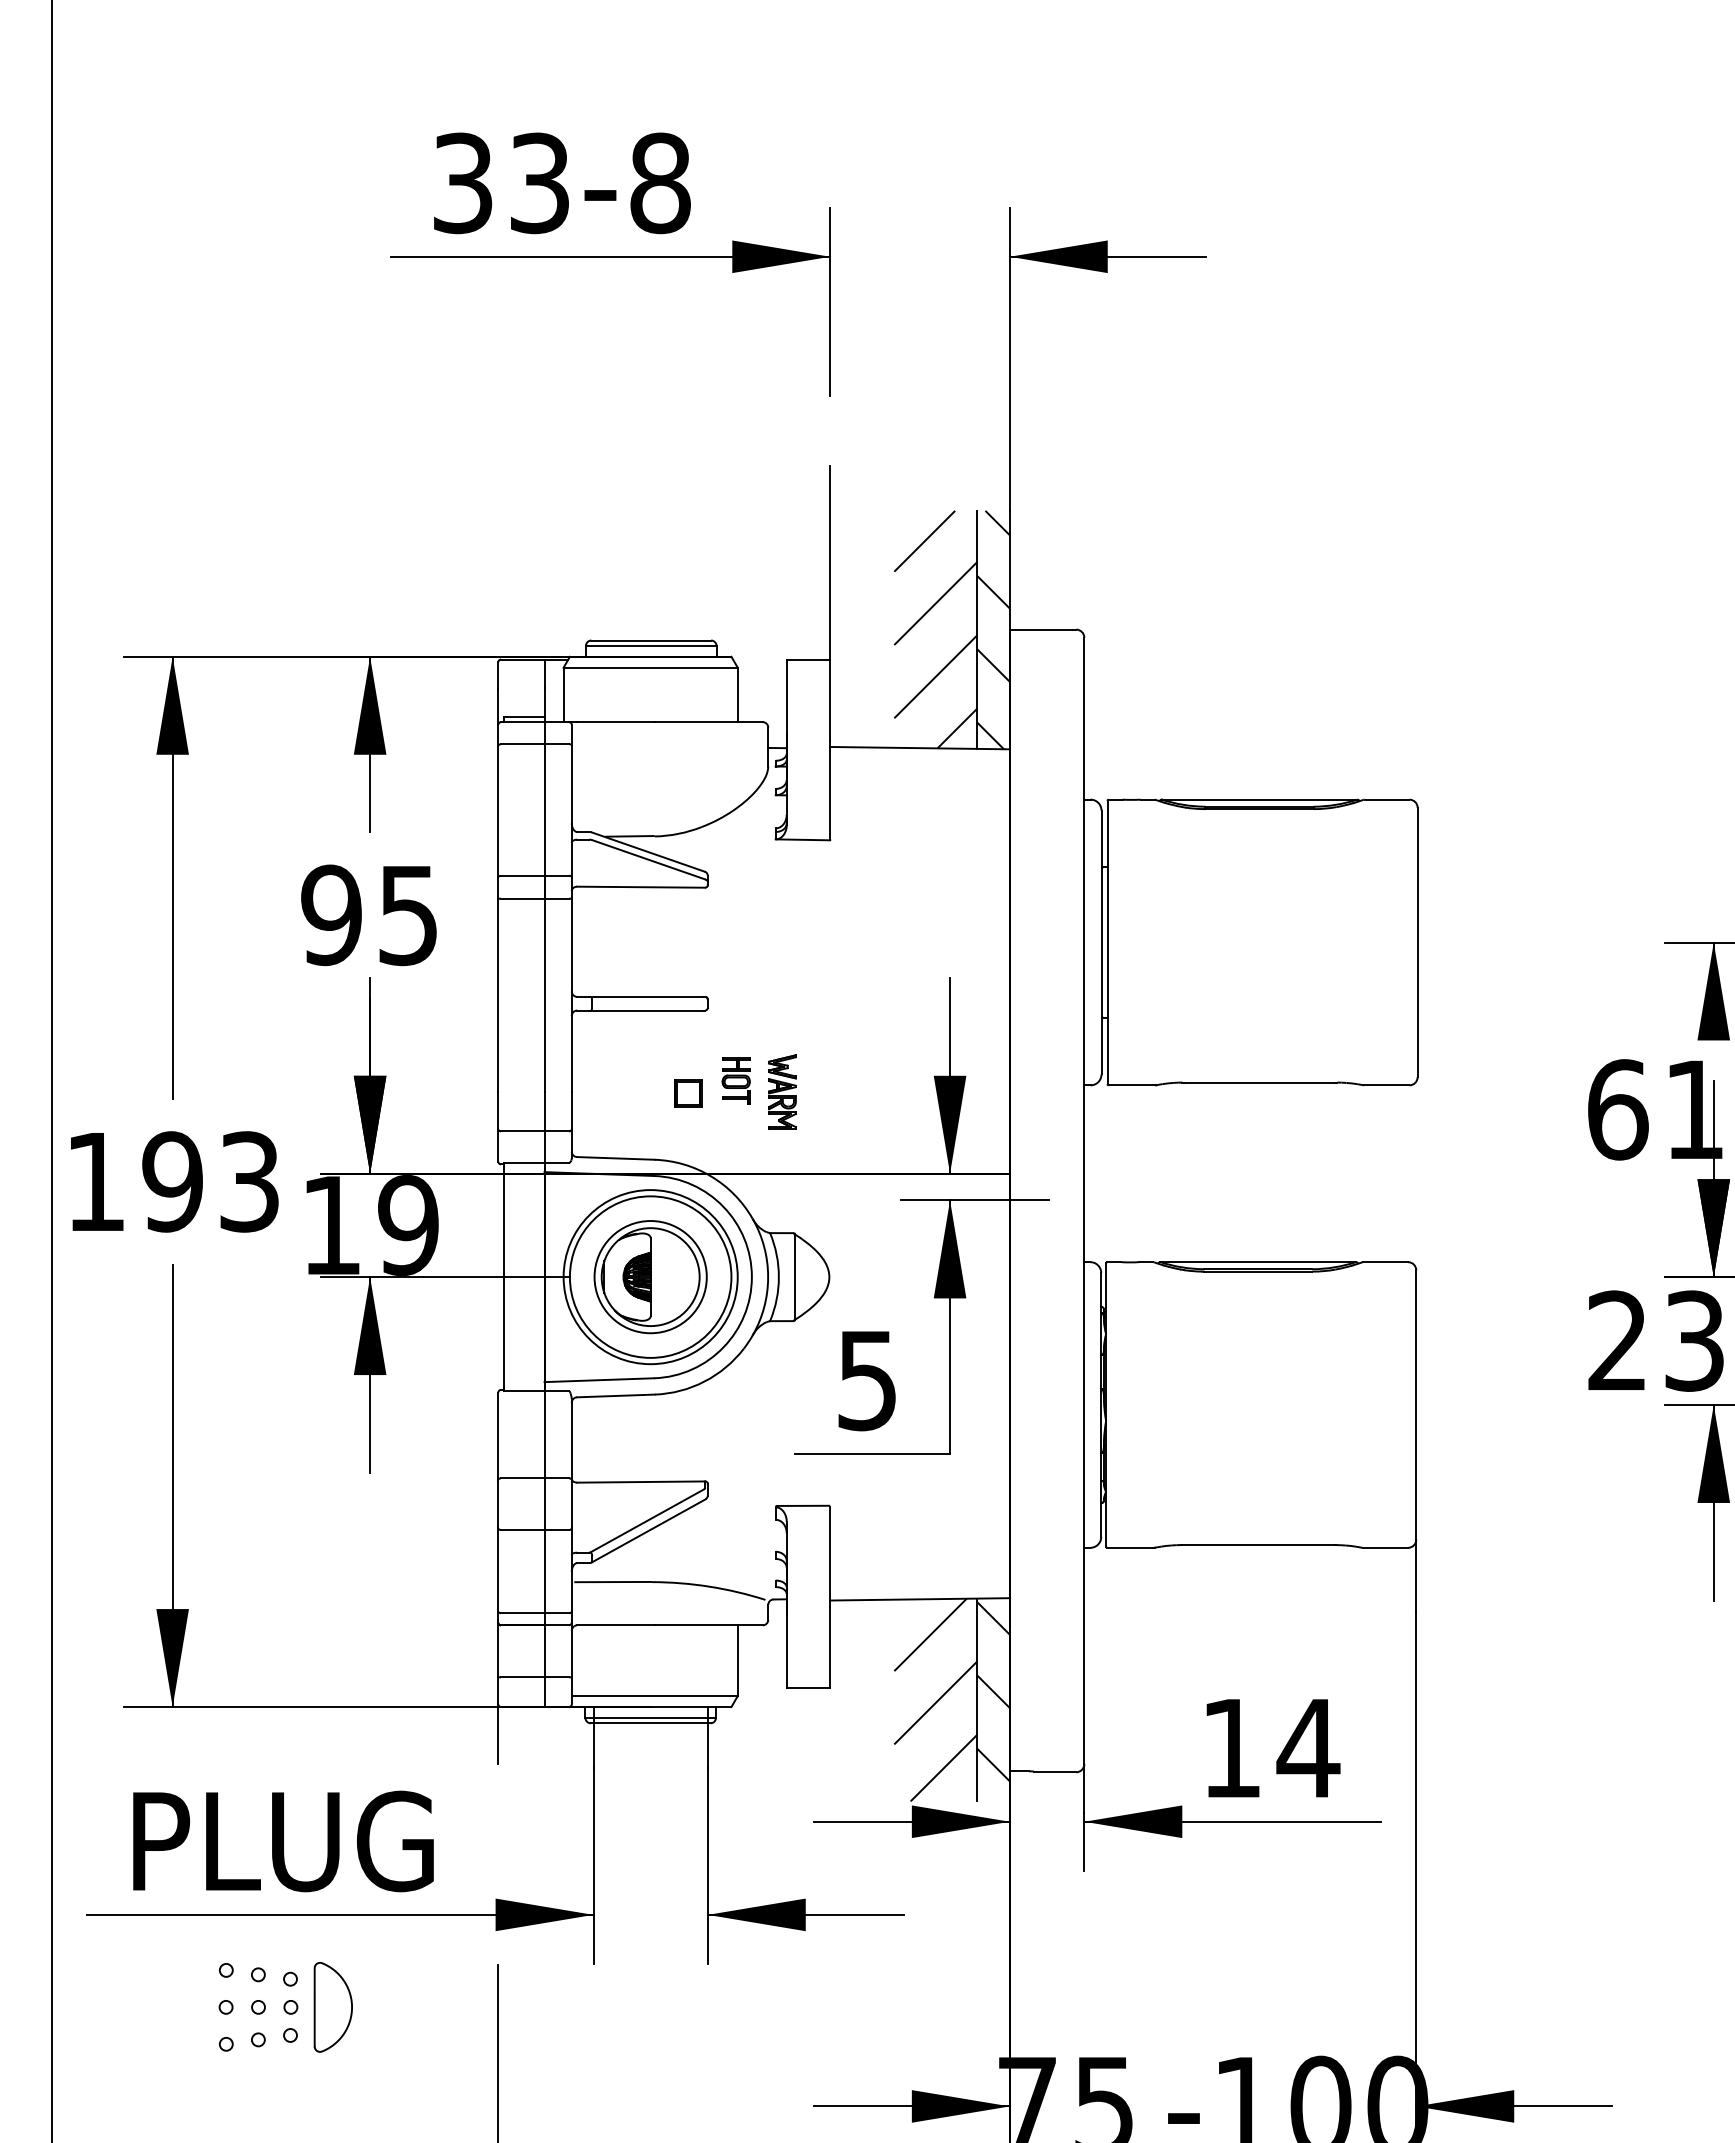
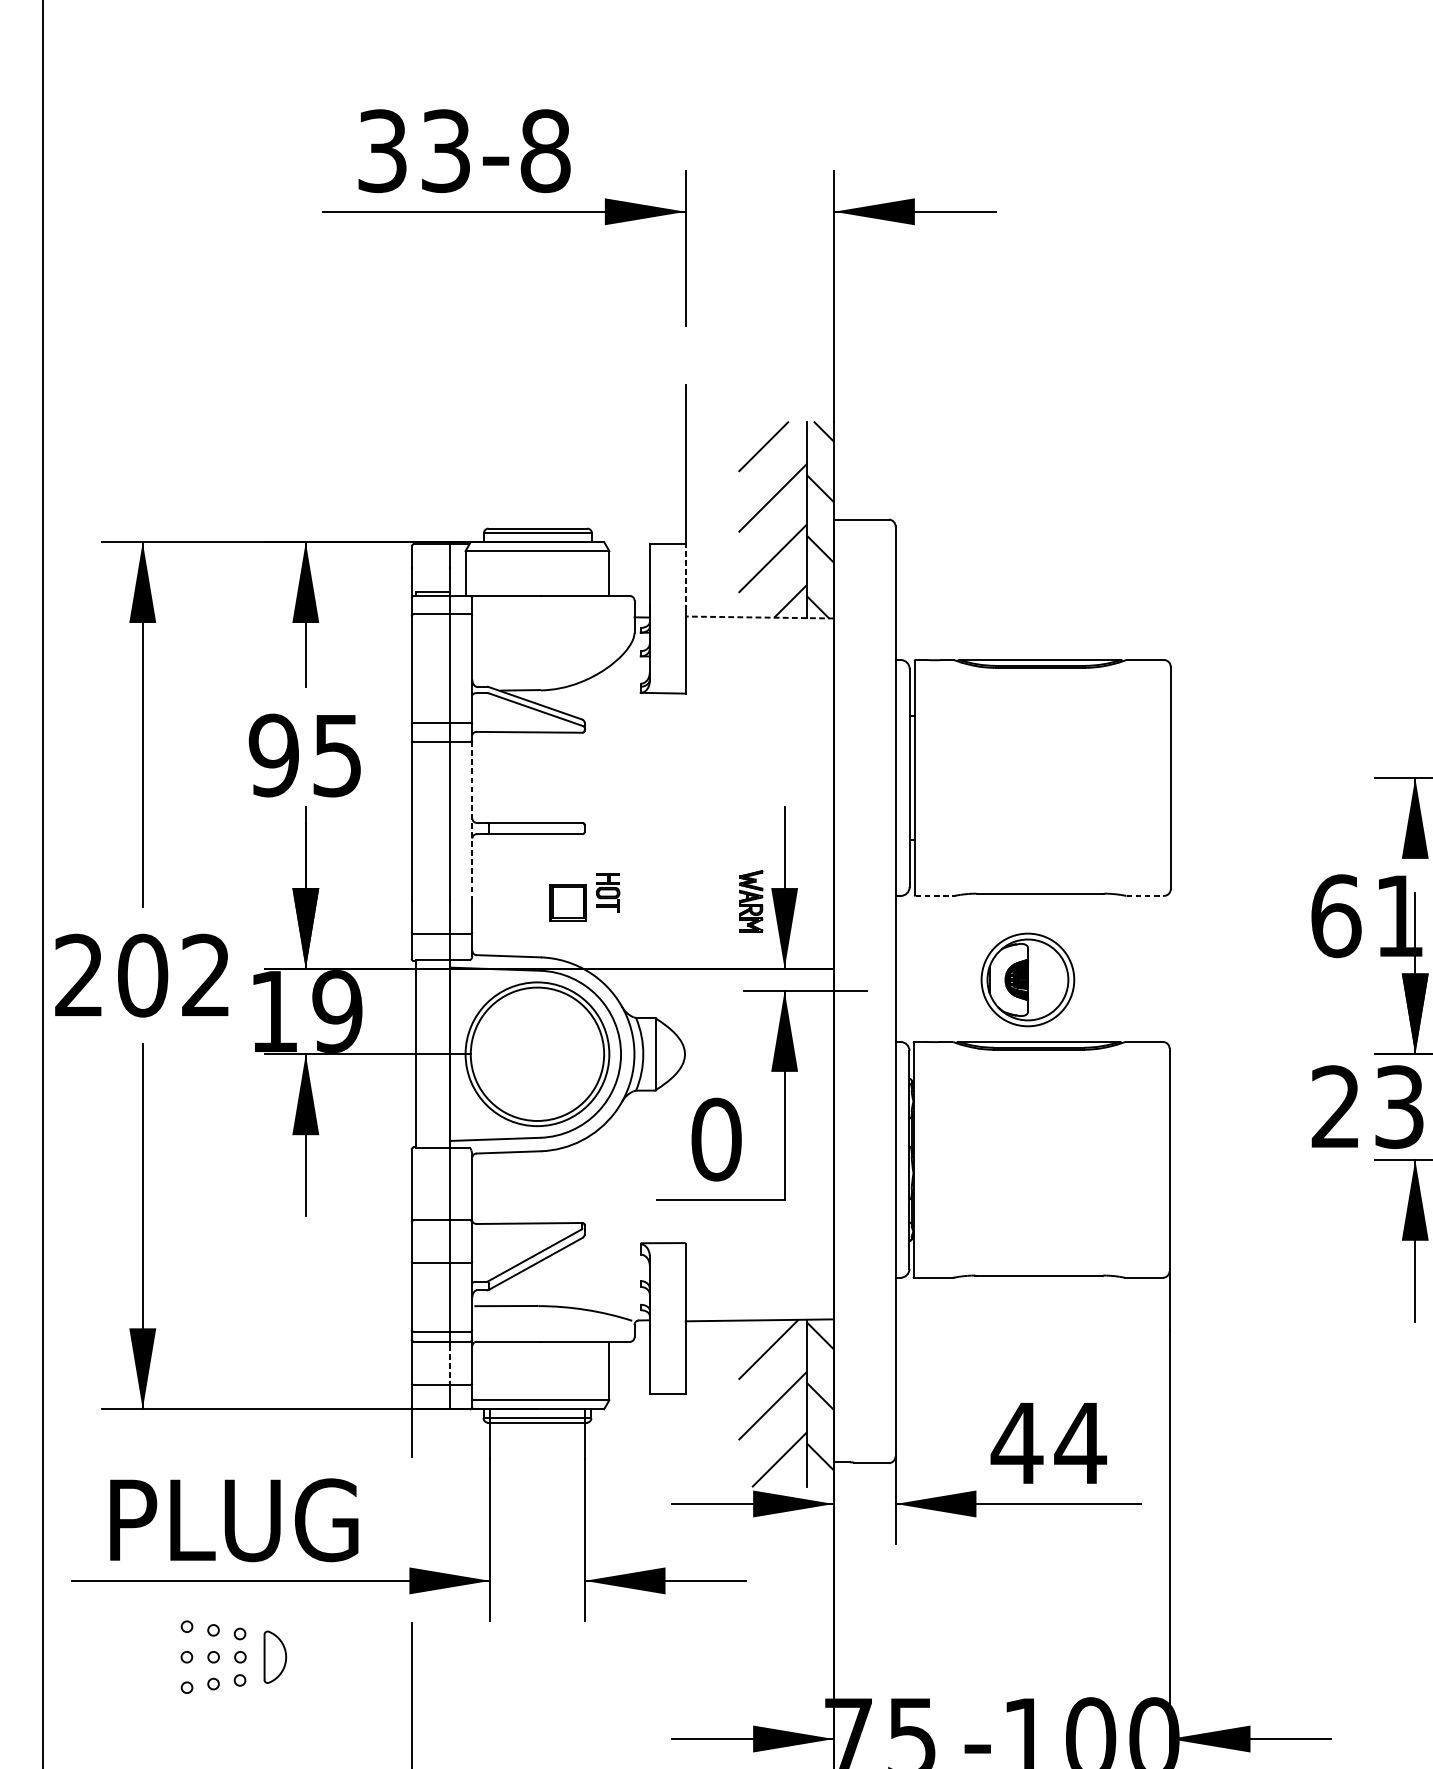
line: (830, 700) -> (685, 578), solid -> dashed
line: (920, 748) -> (760, 617), solid -> dashed
line: (571, 995) -> (472, 821), solid -> dashed
line: (1132, 1085) -> (935, 896), solid -> dashed
line: (1386, 1085) -> (1145, 896), solid -> dashed
part: (782, 1091) -> (751, 901), moved
part: (688, 1093) -> (568, 902), size x1.6
text: (172, 1181) -> (142, 975), 193 -> 202
part: (650, 1277) -> (1027, 980), moved
text: (867, 1380) -> (716, 1139), 5 -> 0
line: (544, 1653) -> (449, 1365), solid -> dashed
text: (1231, 1748) -> (1017, 1443), 14 -> 44
part: (332, 2007) -> (274, 1657), size x0.7

